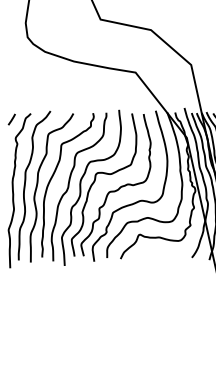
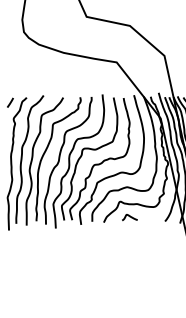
curve: (150, 252) -> (129, 216), added

